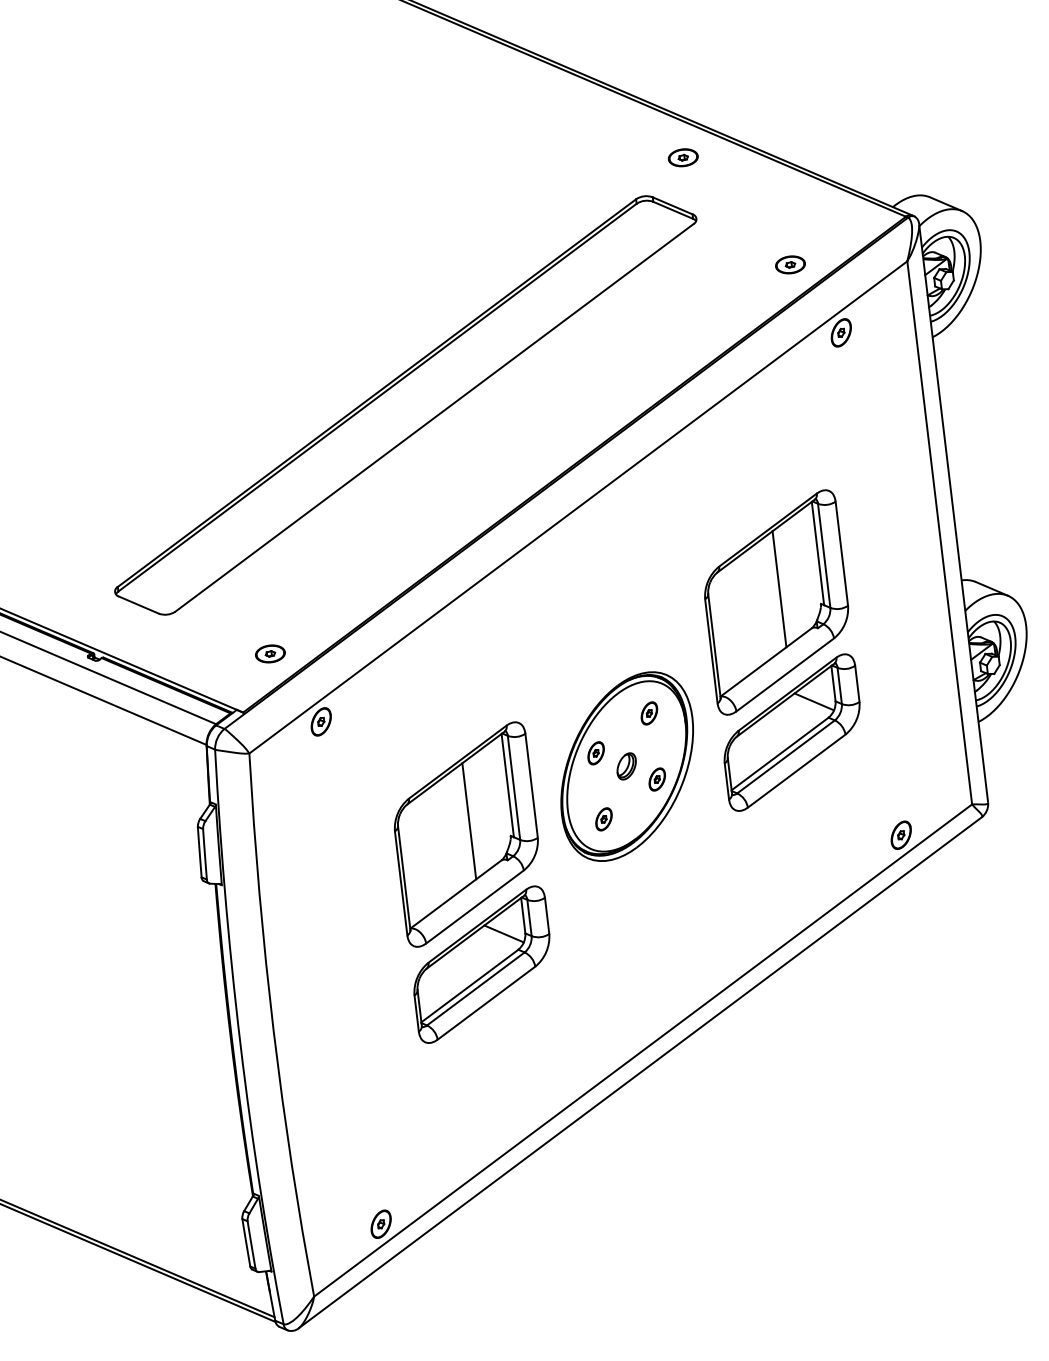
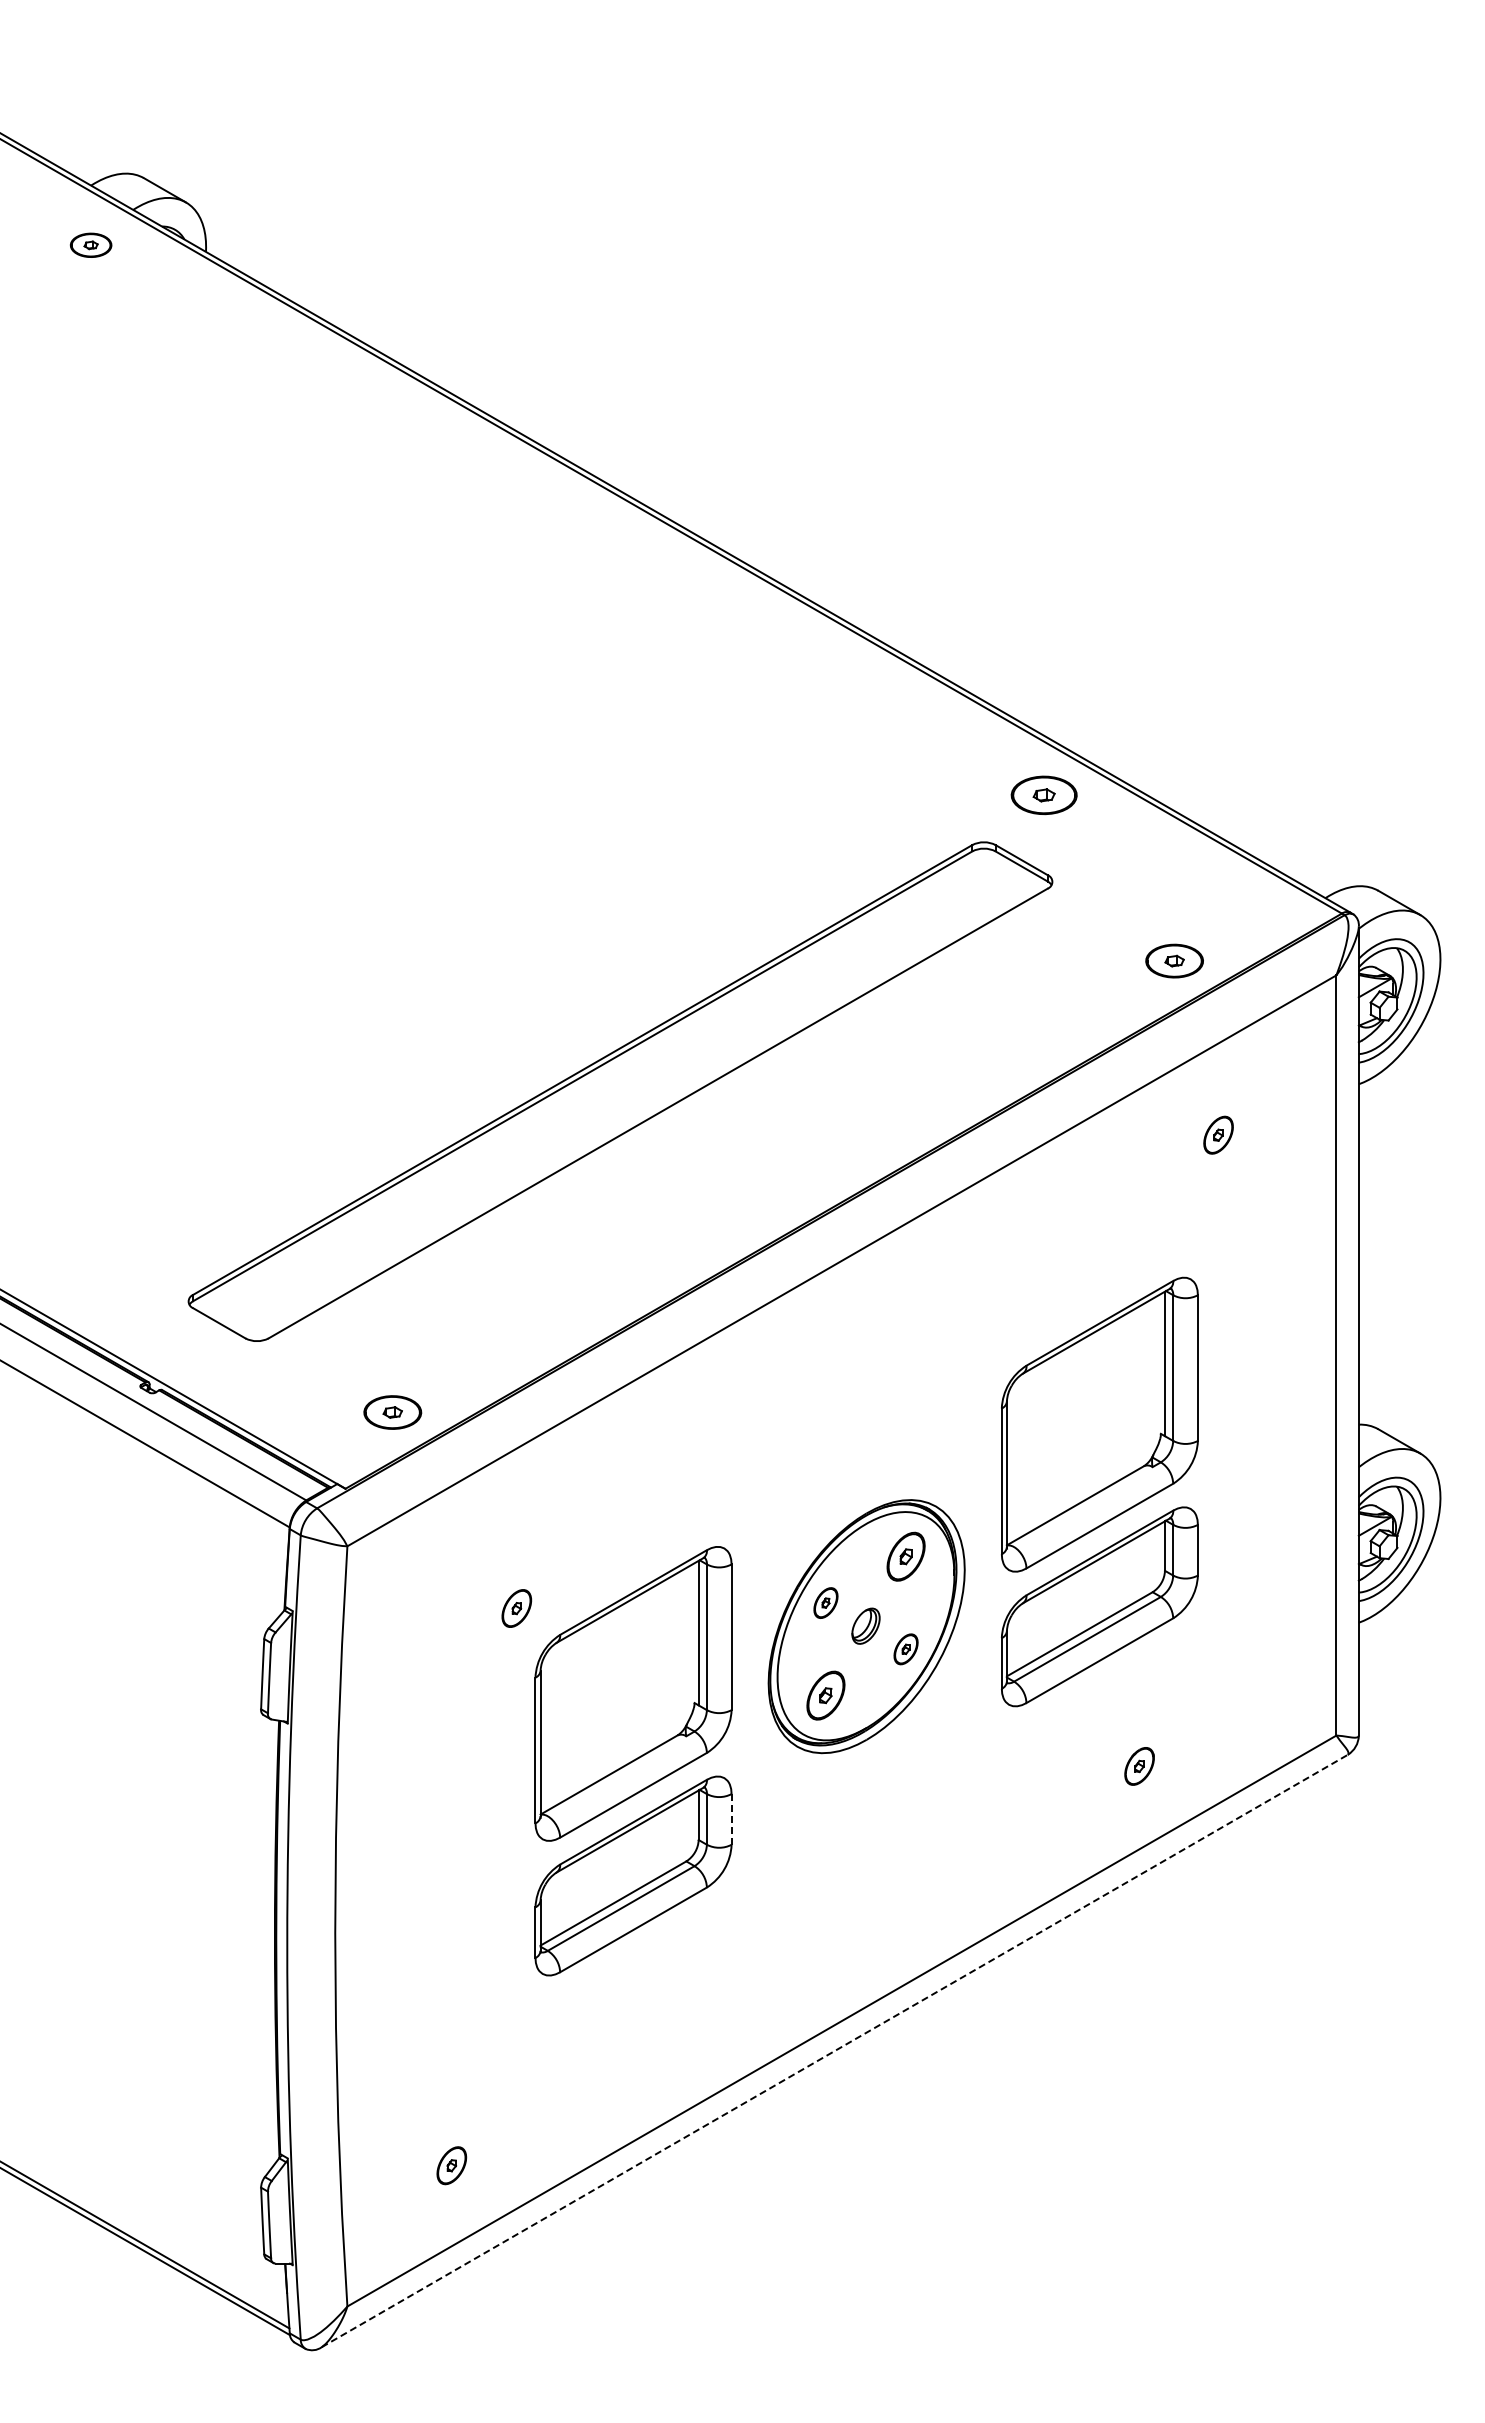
part: (683, 157) -> (1044, 795), size x1.6
part: (790, 264) -> (1174, 960), size x1.4
part: (841, 332) -> (1218, 1134), moved
line: (779, 588) -> (1106, 1406), removed
part: (270, 653) -> (392, 1411), size x1.4
line: (814, 702) -> (1135, 1568), removed
part: (648, 713) -> (905, 1556), size x1.6
part: (321, 721) -> (516, 1608), moved
part: (603, 819) -> (825, 1695), size x1.6
line: (469, 820) -> (639, 1675), removed
part: (901, 835) -> (1139, 1766), moved
line: (547, 915) -> (731, 1819), solid -> dashed
line: (504, 934) -> (669, 1837), removed
line: (641, 1072) -> (835, 2050), solid -> dashed
part: (380, 1224) -> (451, 2165), moved

